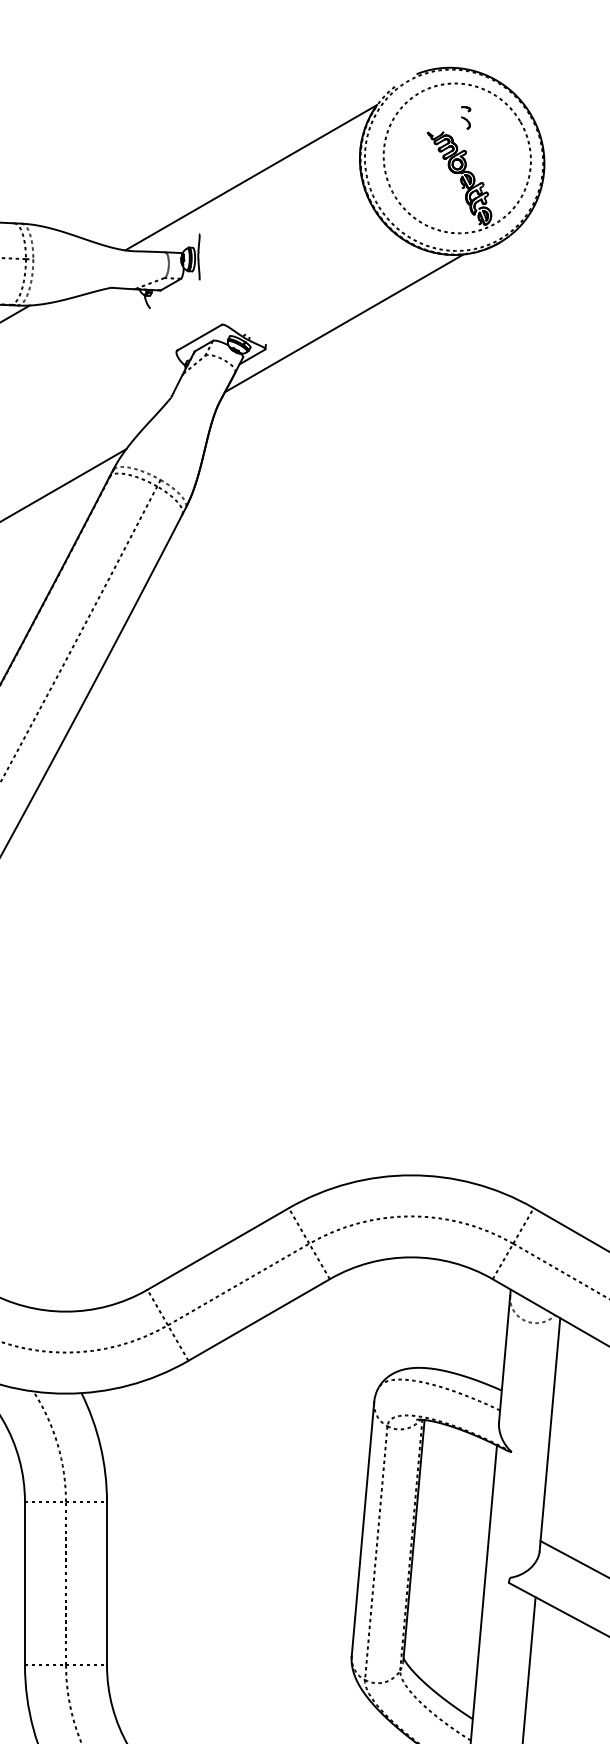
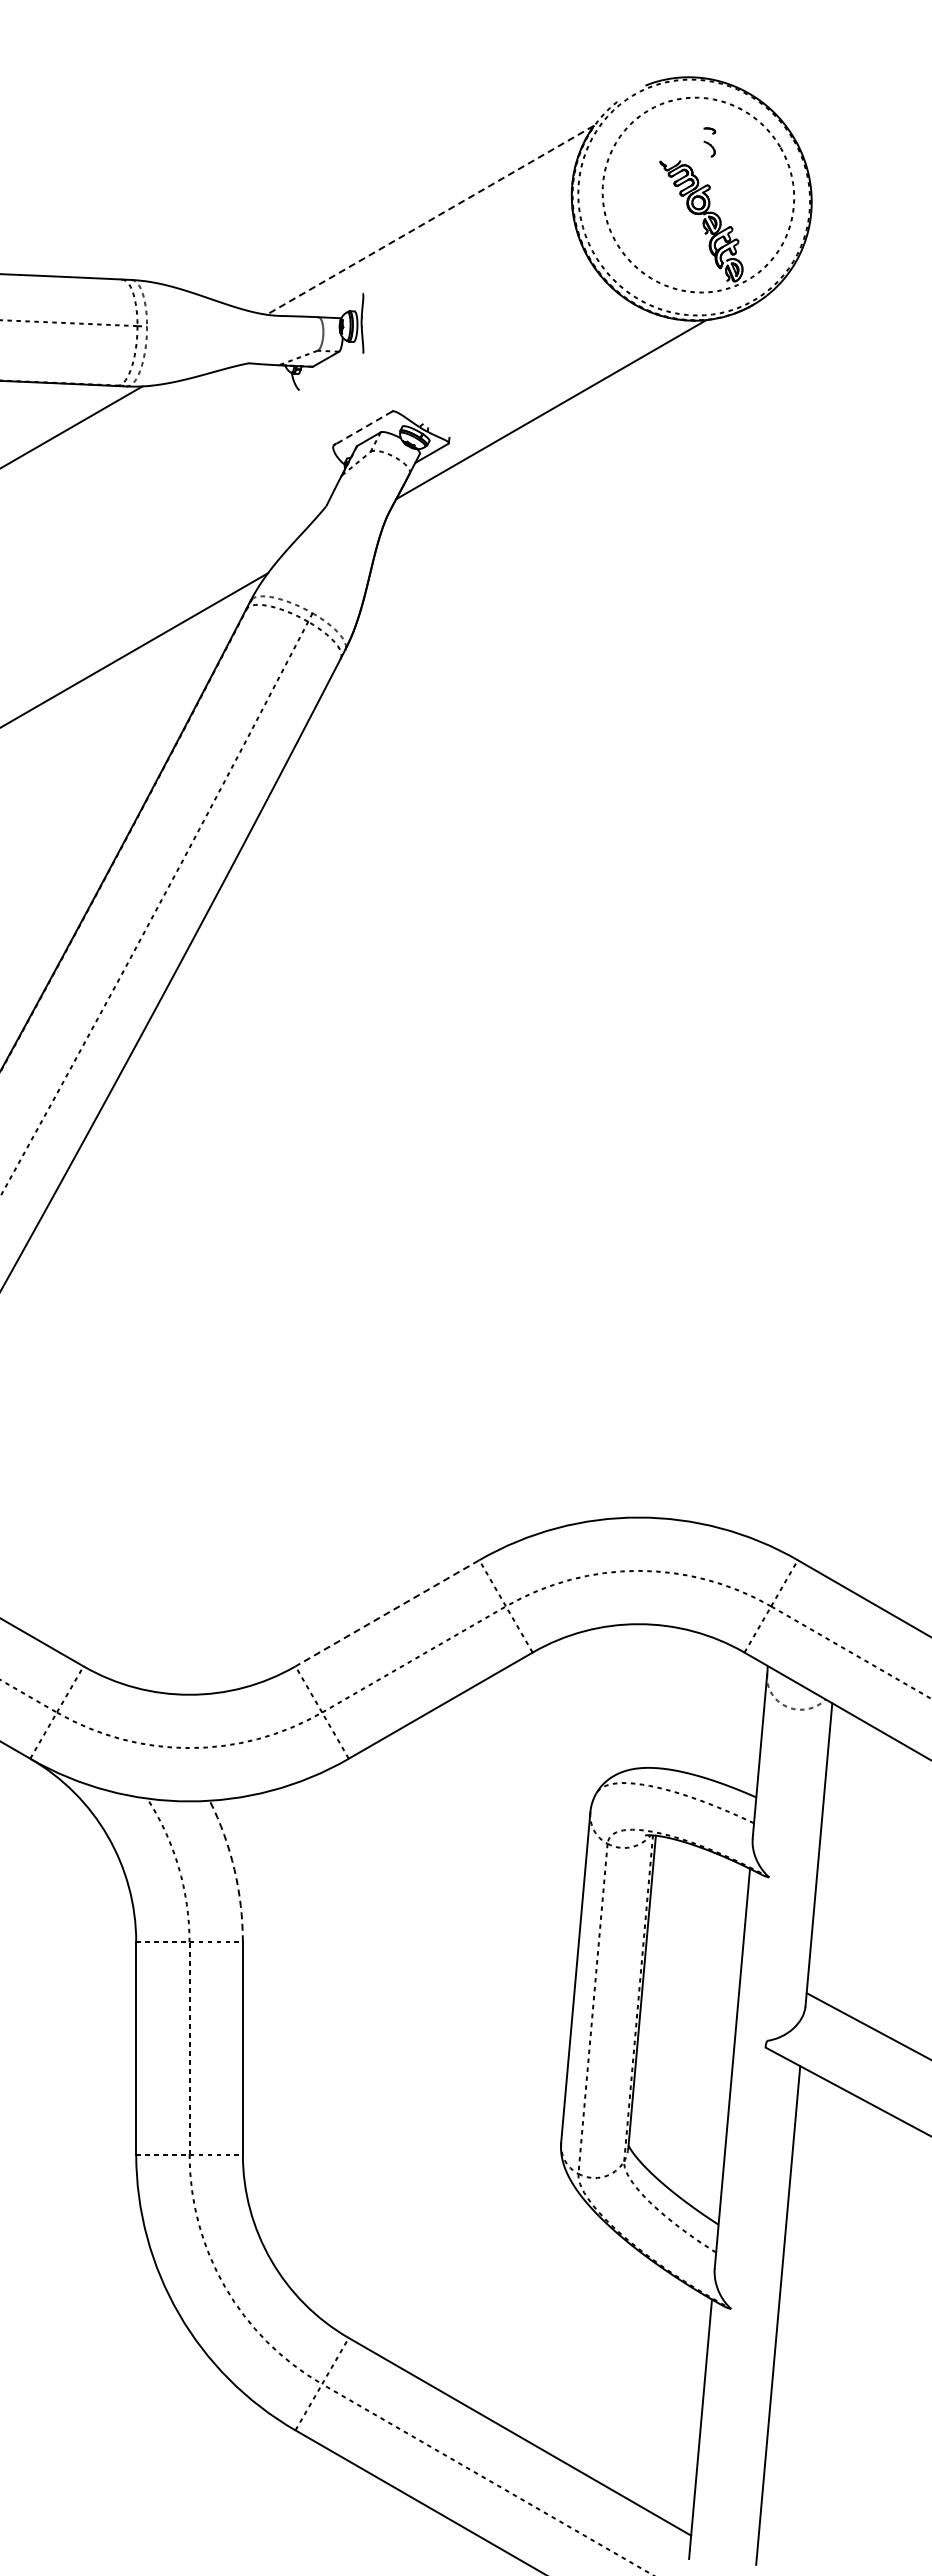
line: (251, 177) -> (430, 220), solid -> dashed
line: (198, 337) -> (362, 428), solid -> dashed
line: (218, 1249) -> (387, 1613), solid -> dashed
arc: (100, 1446) -> (234, 1869), solid -> dashed

